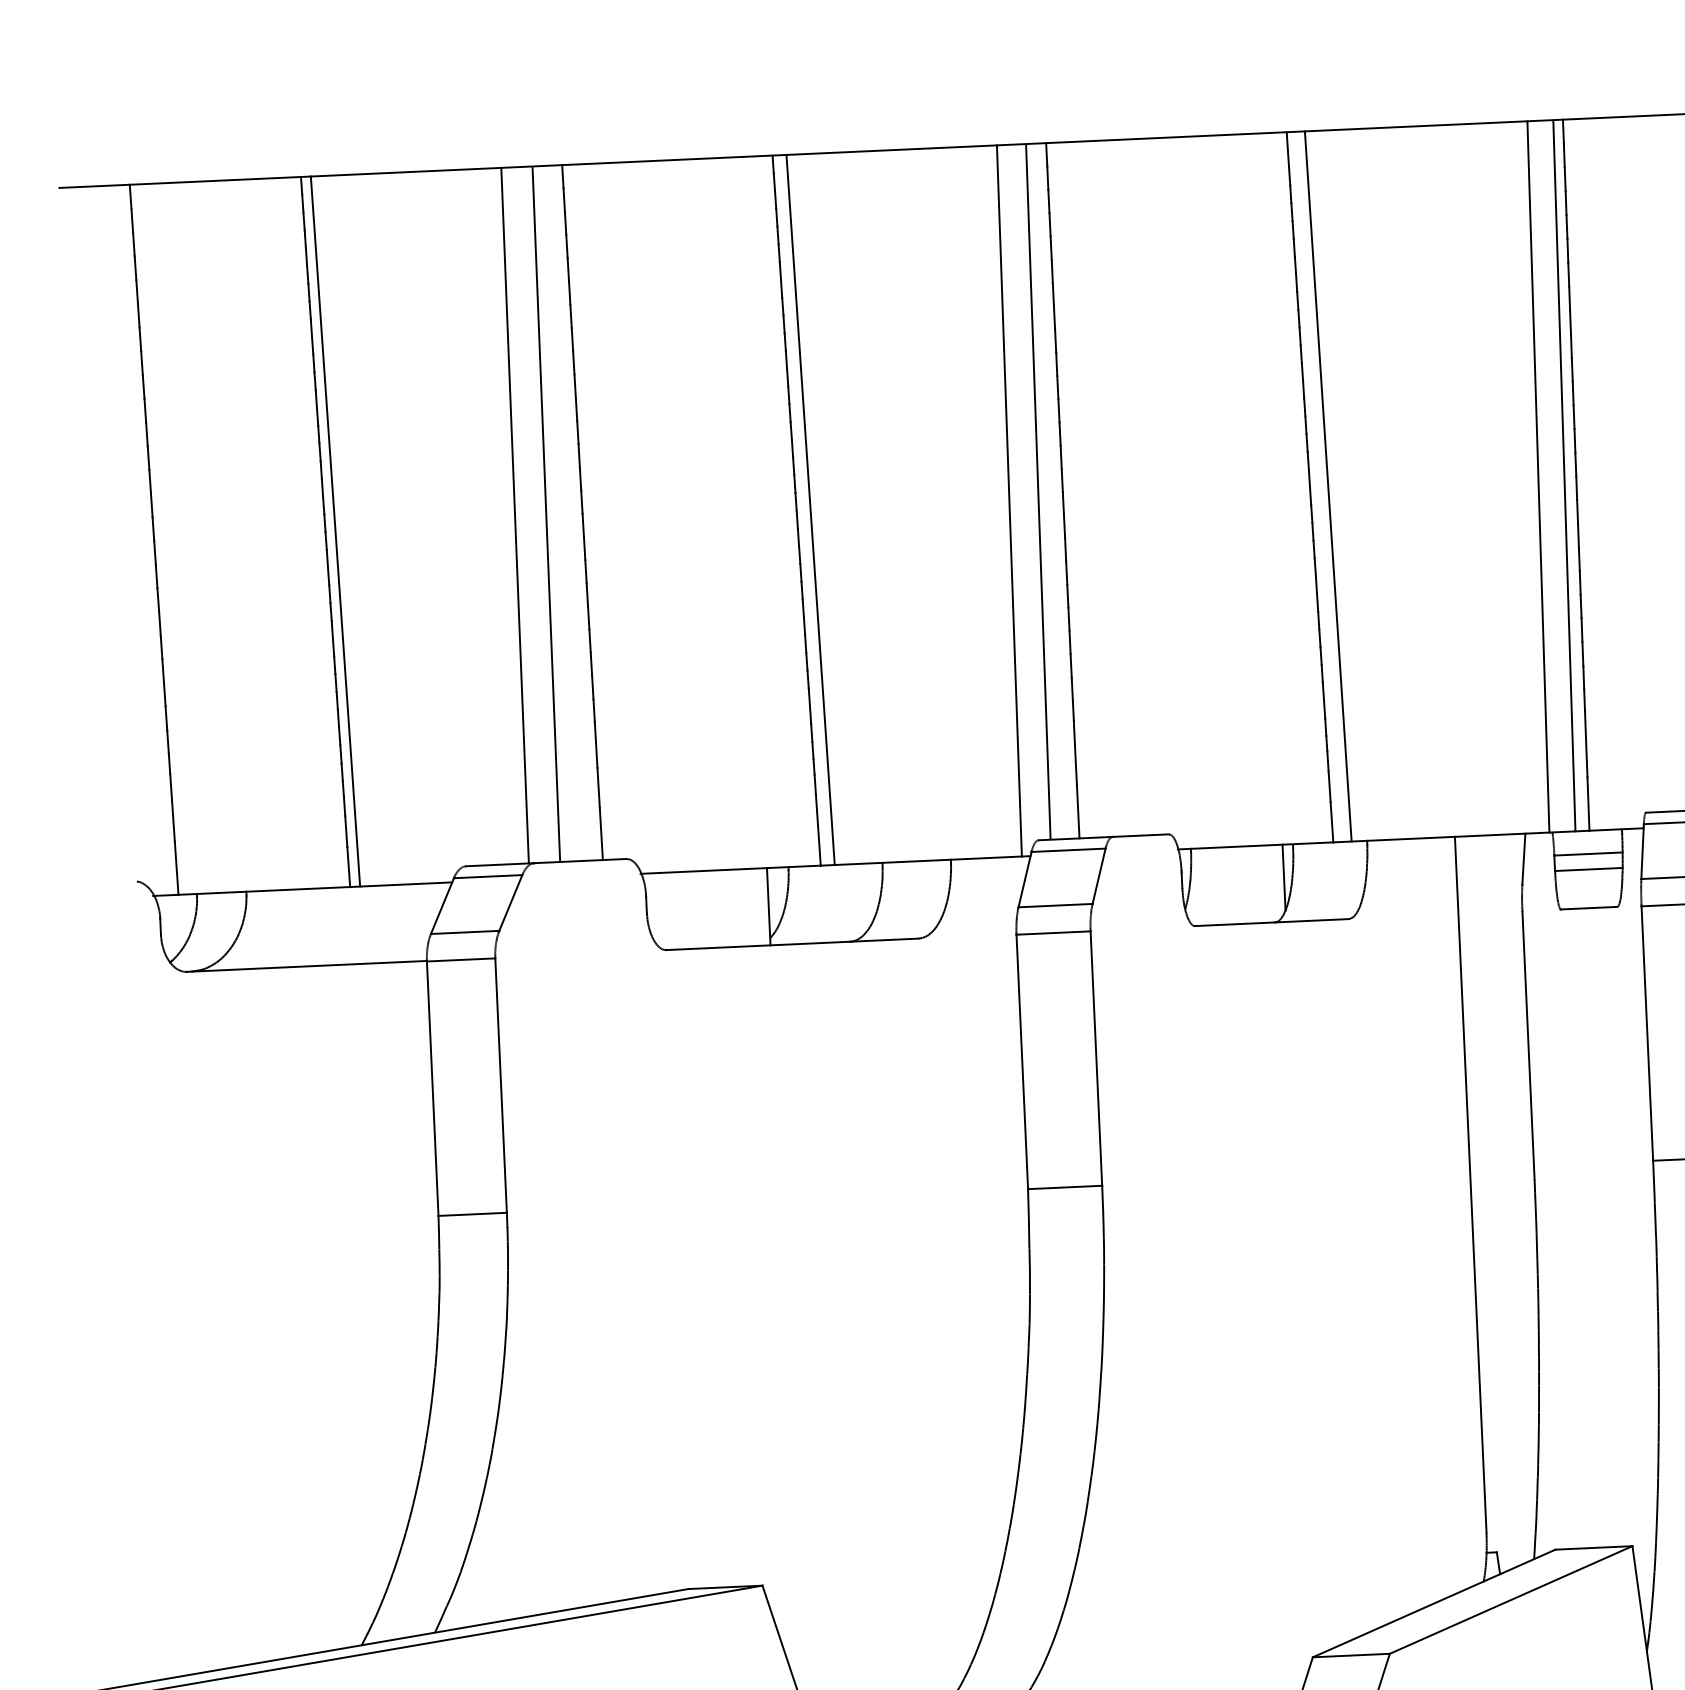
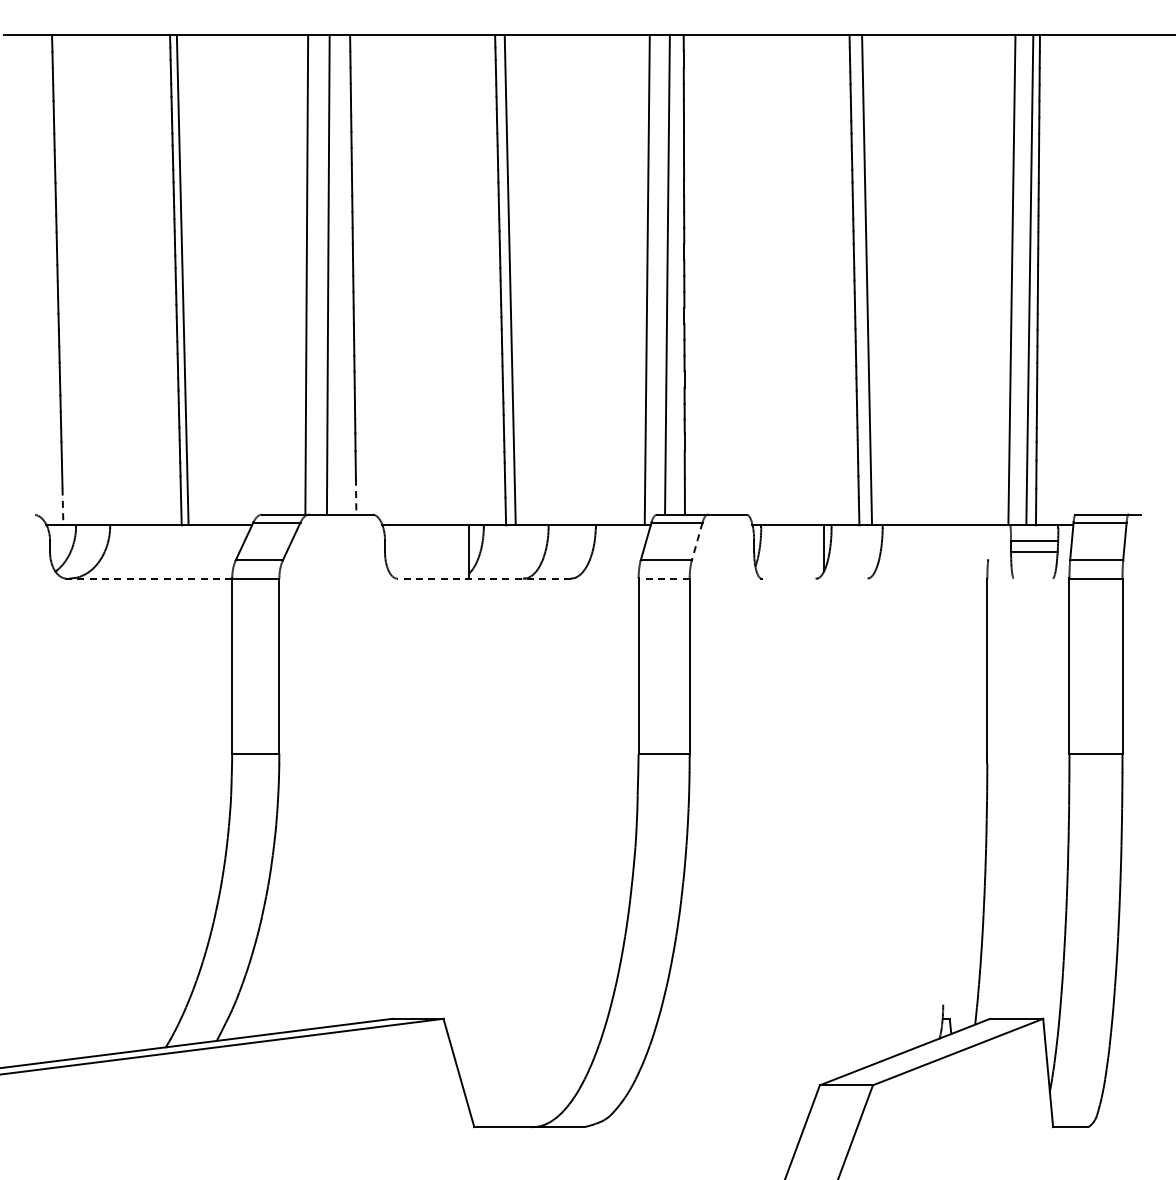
line: (601, 835) -> (356, 497), solid -> dashed
line: (1523, 858) -> (989, 542), removed
line: (176, 868) -> (62, 507), solid -> dashed
line: (1099, 876) -> (697, 541), solid -> dashed
line: (1587, 908) -> (1032, 578), removed
line: (1271, 922) -> (814, 578), removed
line: (1054, 932) -> (664, 578), solid -> dashed
line: (792, 944) -> (484, 578), solid -> dashed
line: (306, 966) -> (149, 578), solid -> dashed
line: (1471, 1183) -> (943, 764), removed

